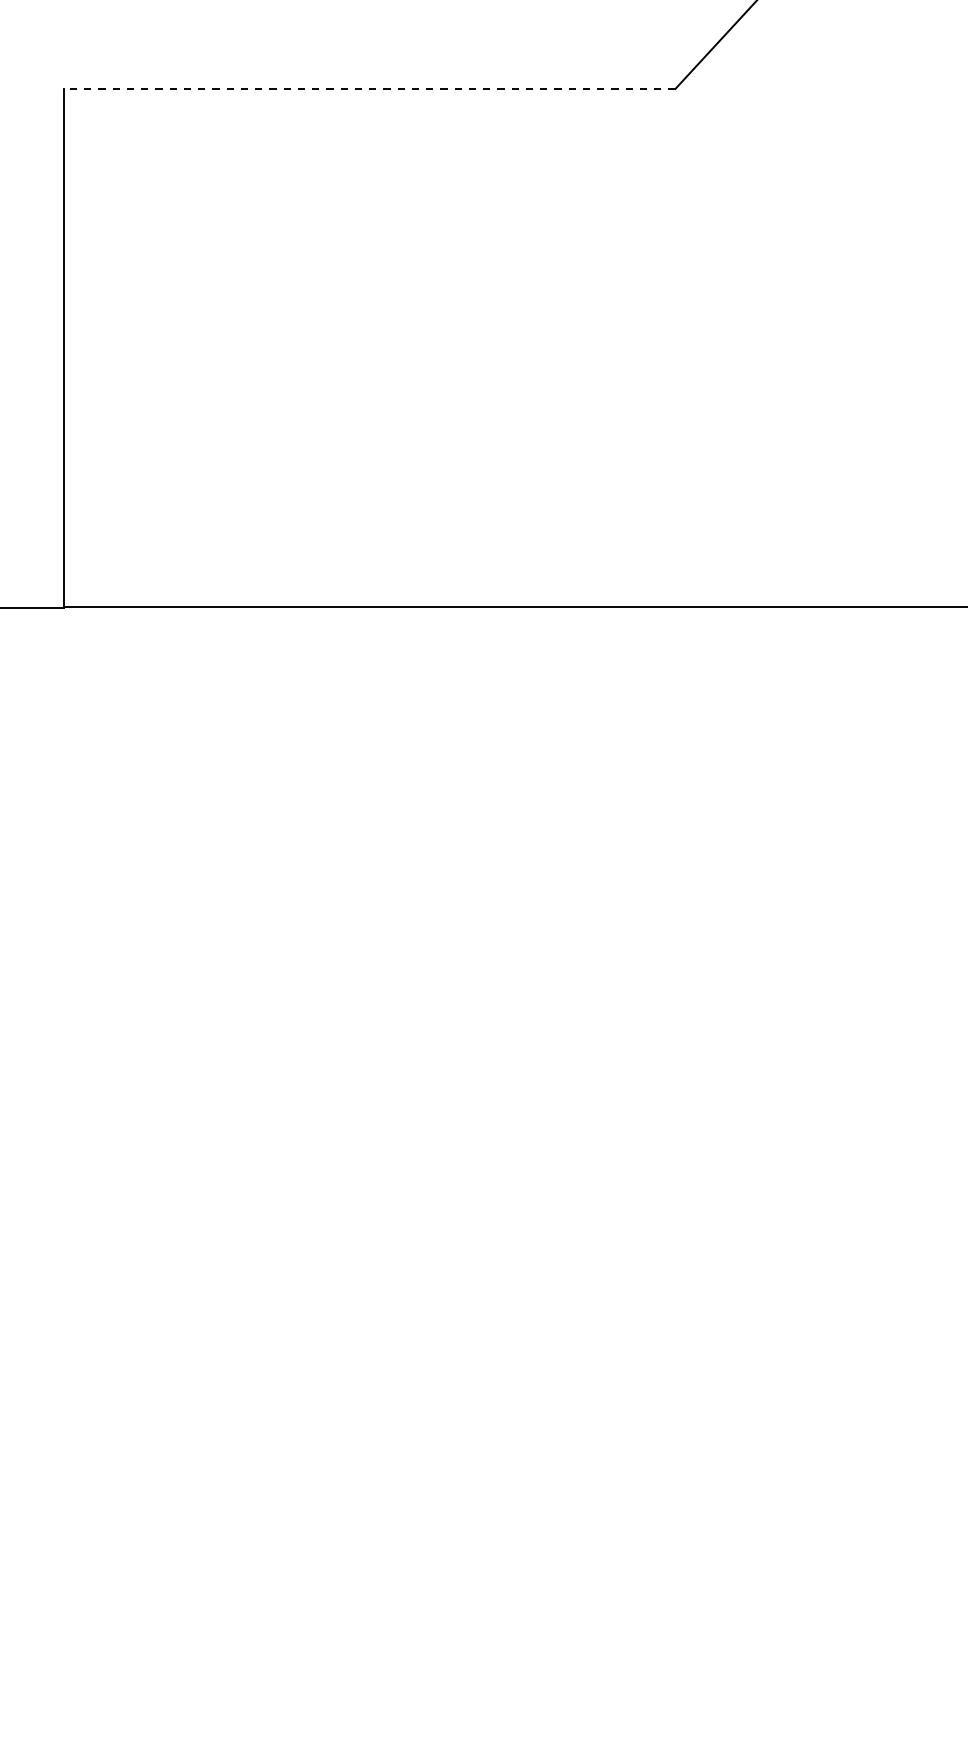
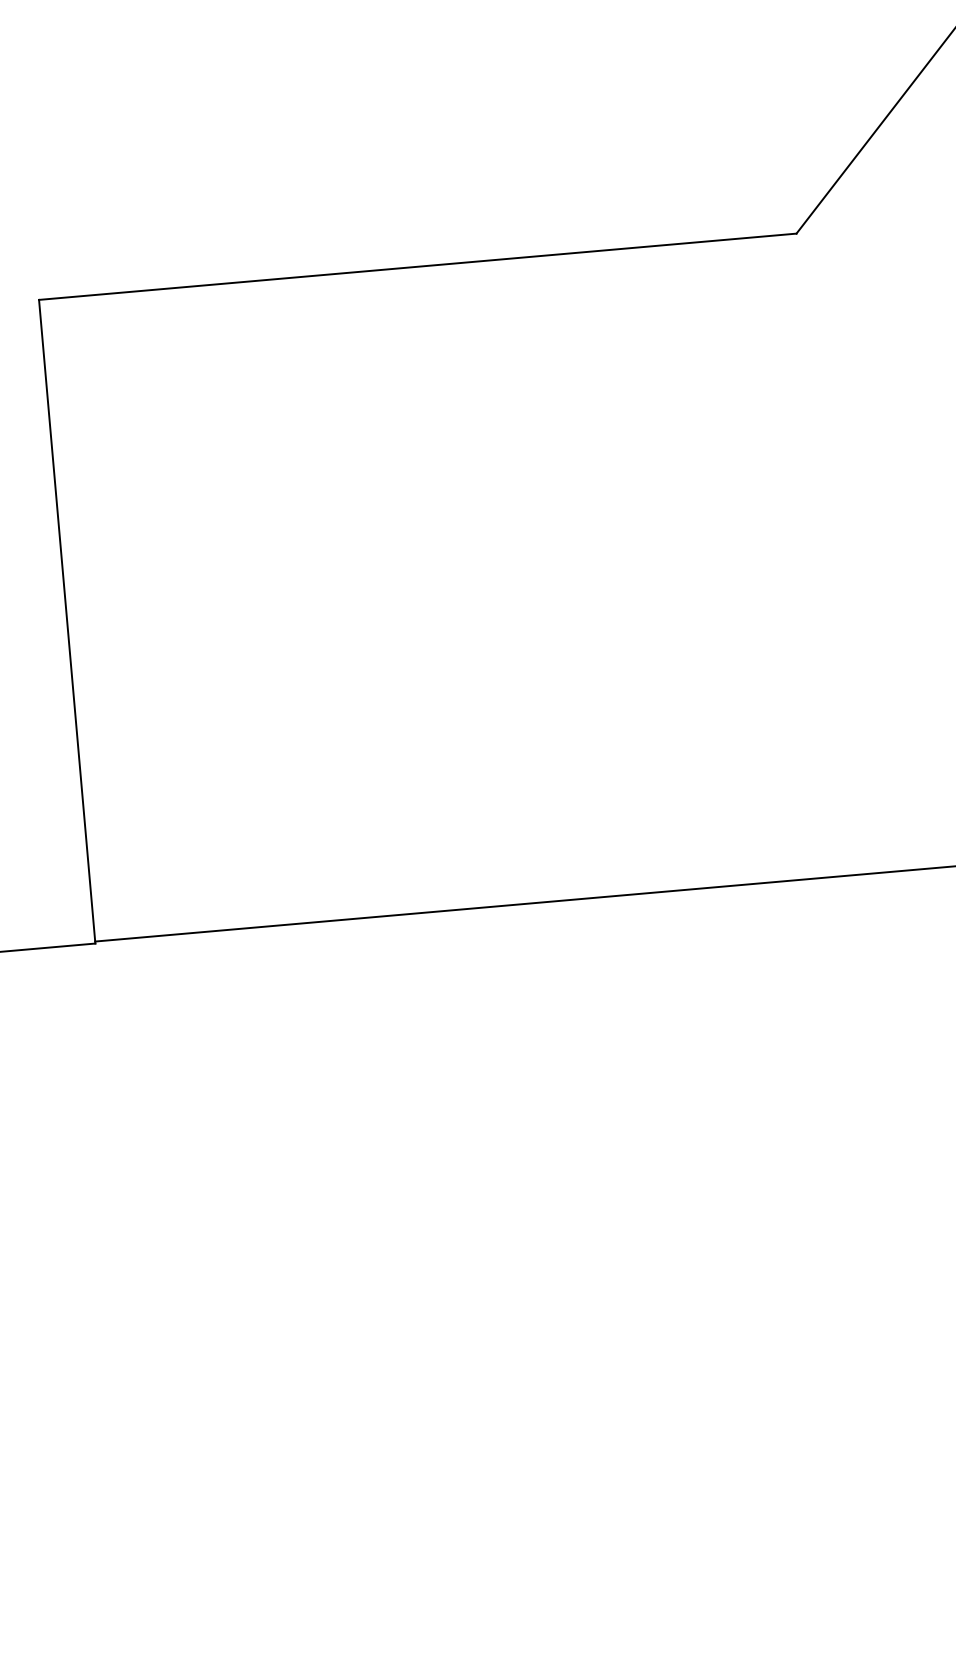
line: (369, 88) -> (417, 266), dashed -> solid

